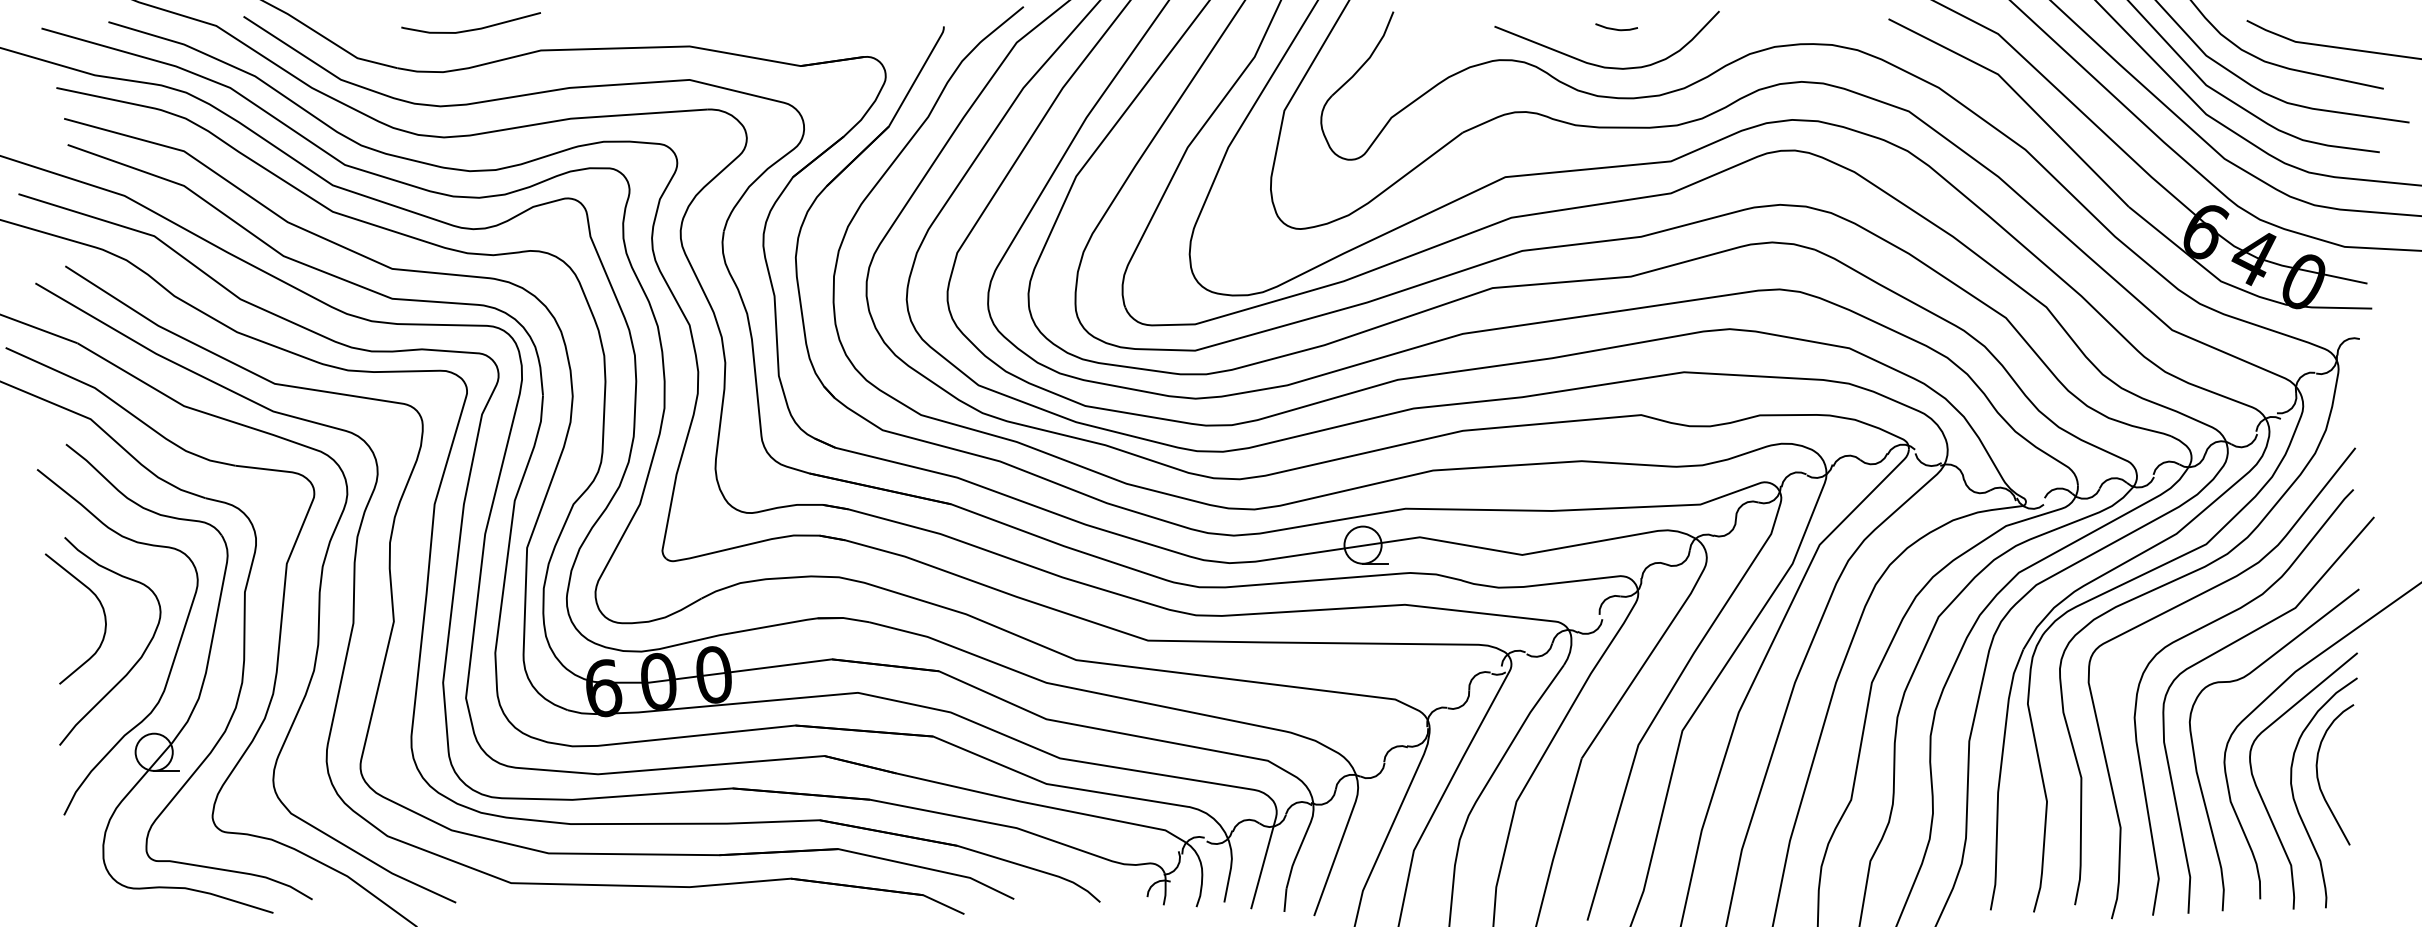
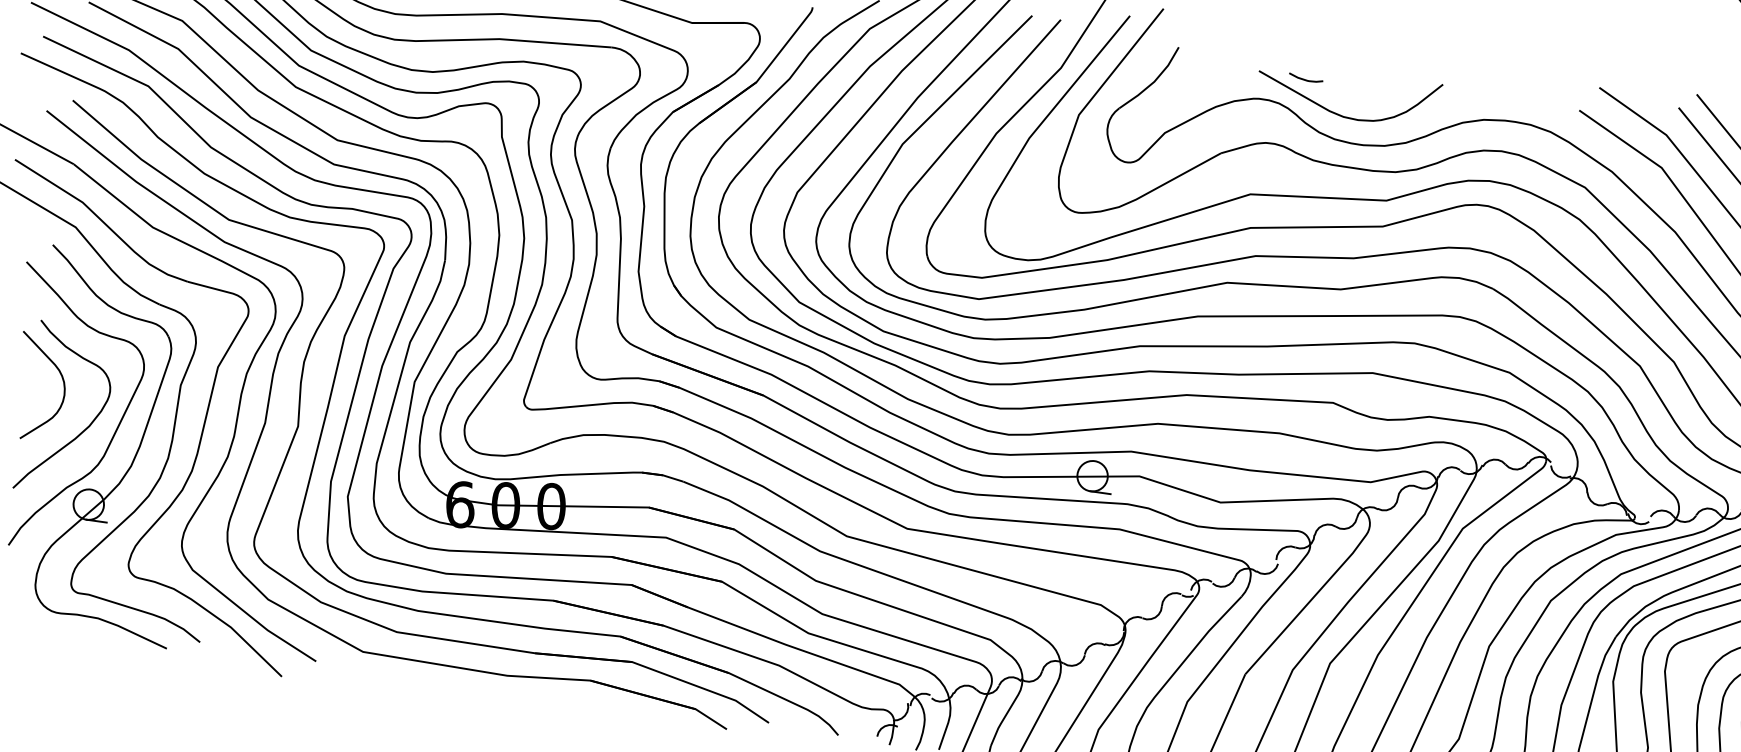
curve: (1616, 28) -> (1305, 79), moved

